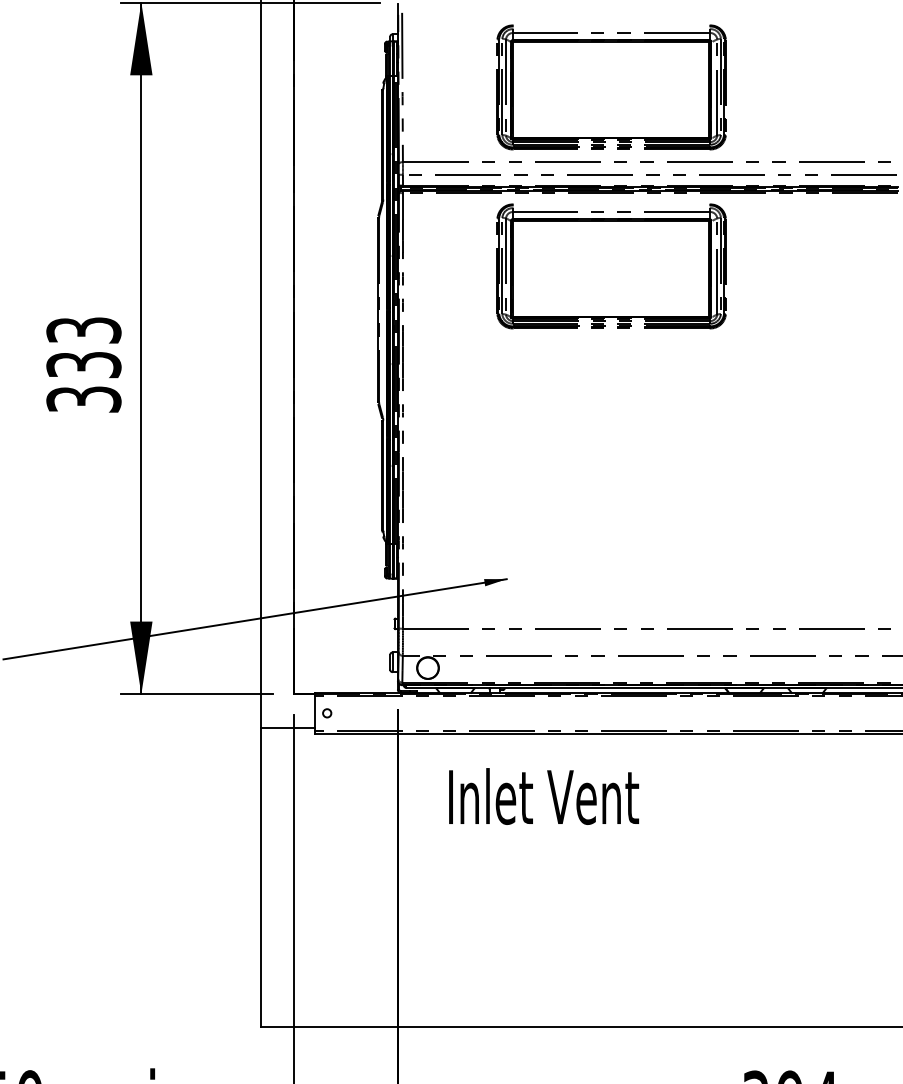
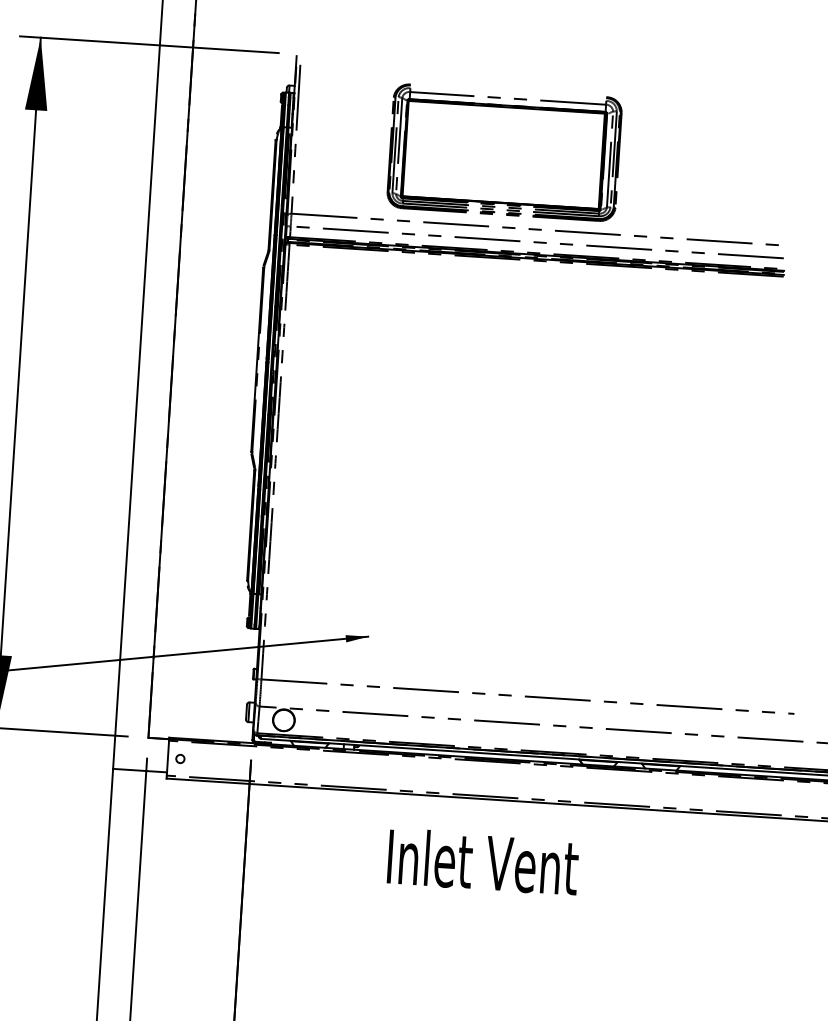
part: (611, 266) -> (492, 331), removed
text: (544, 796) -> (483, 861), moved

